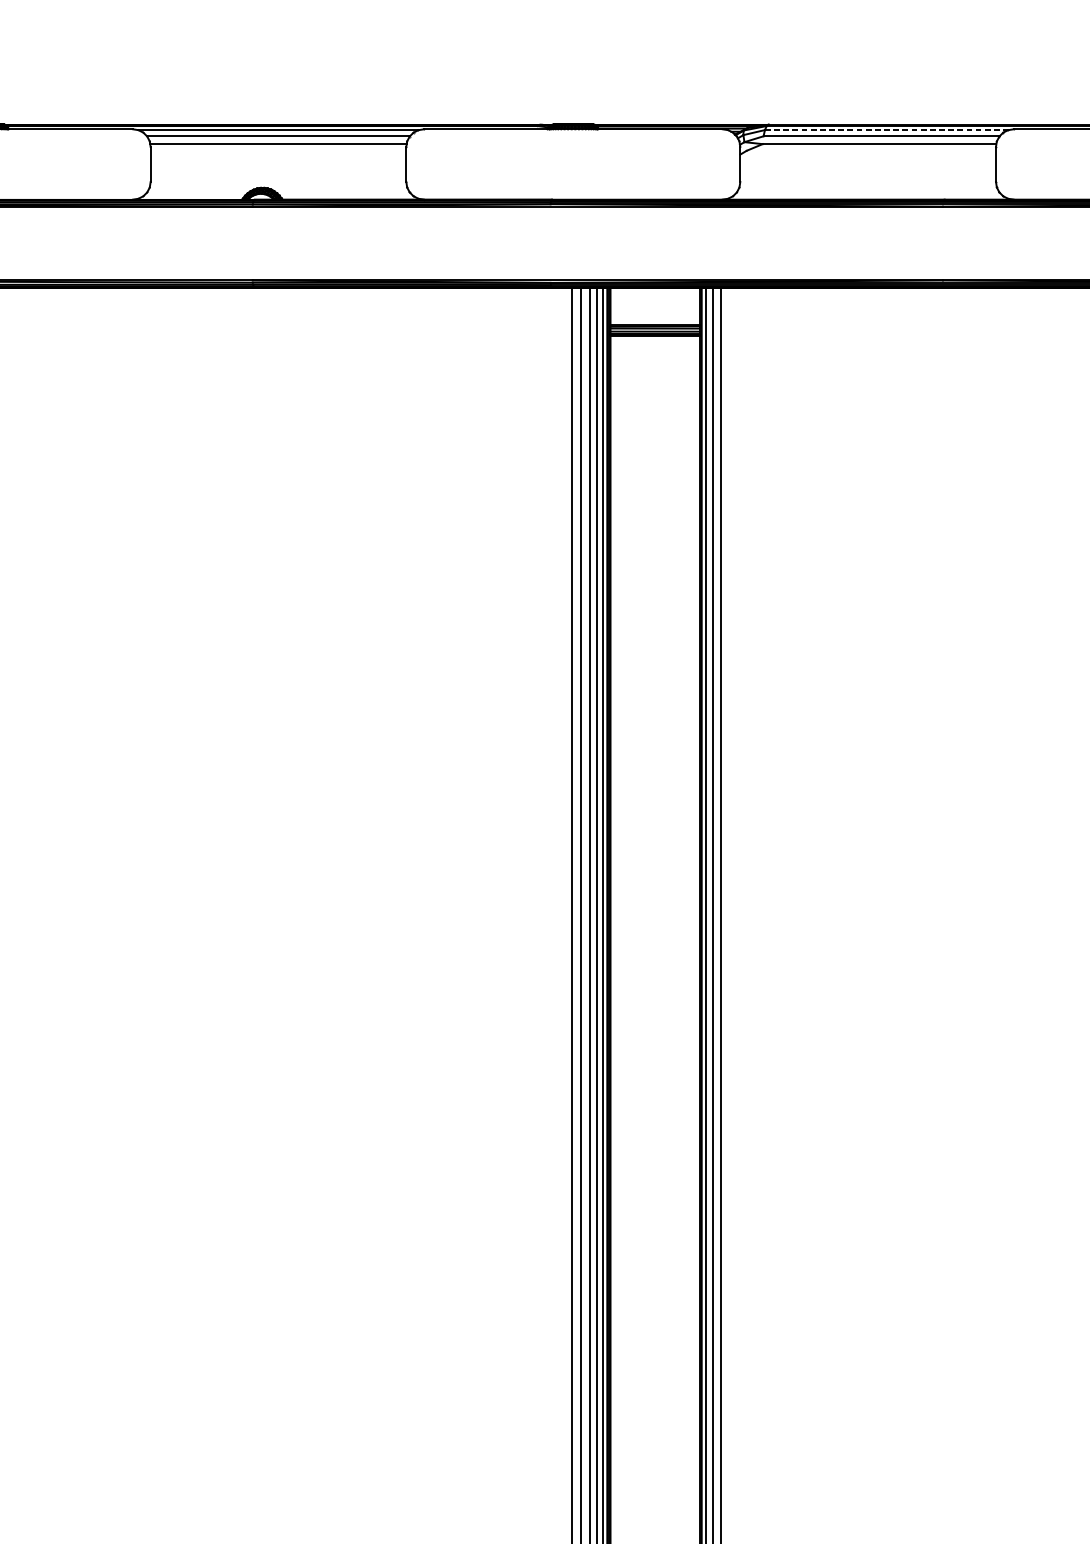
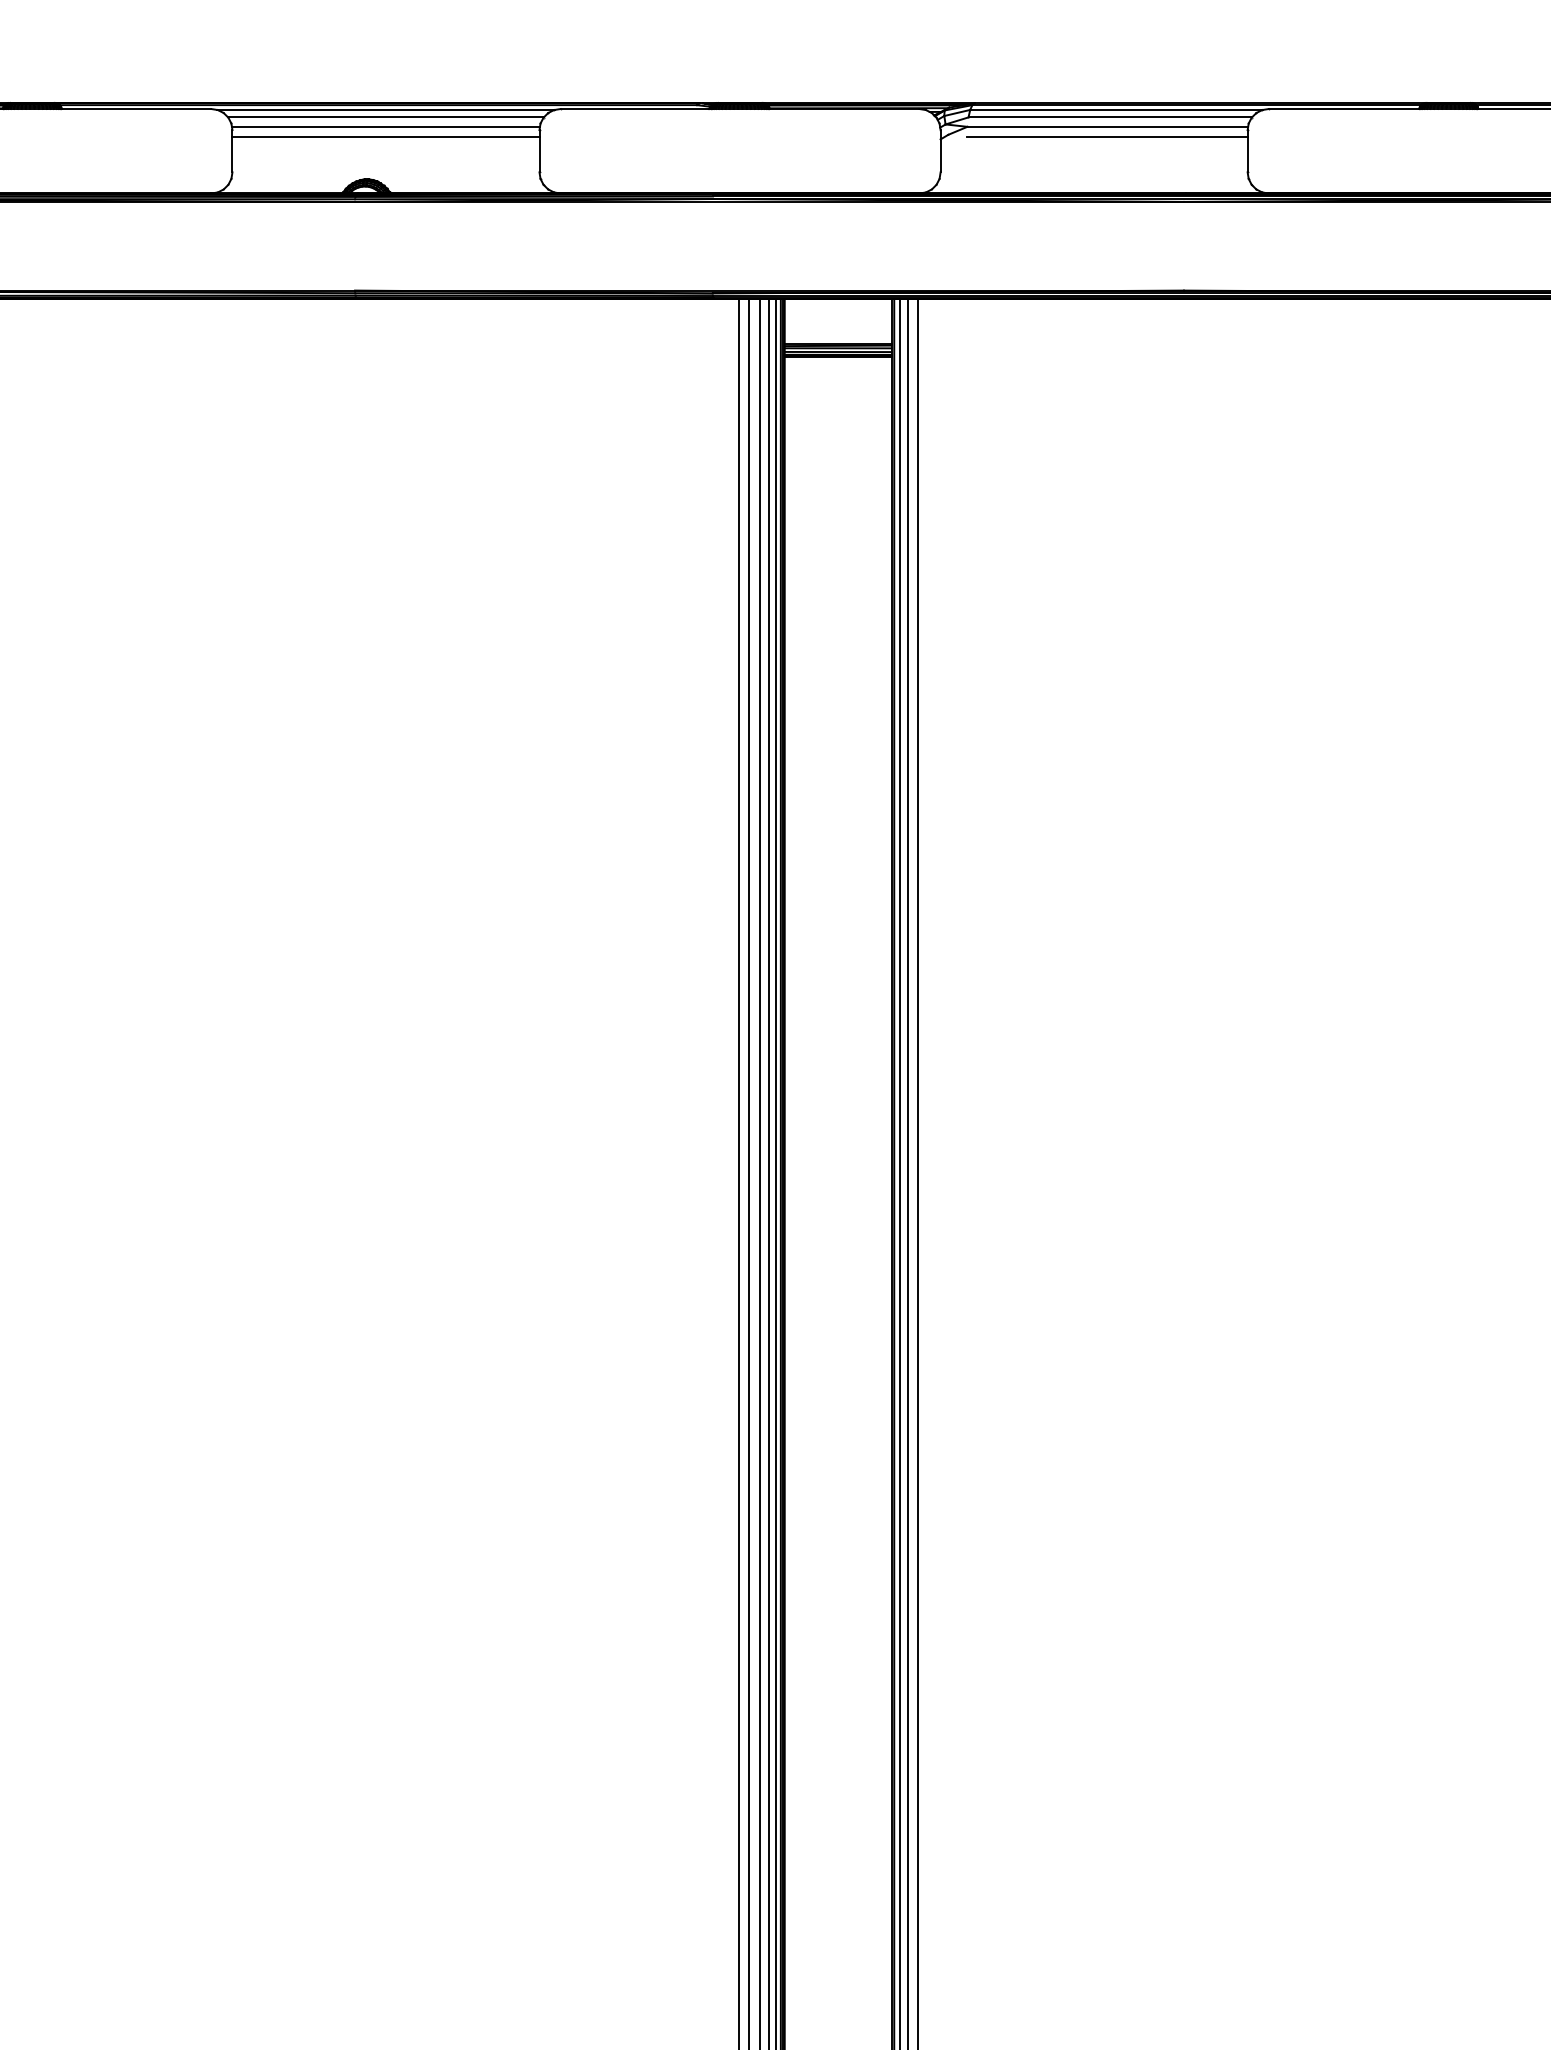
line: (887, 129) -> (1117, 109), dashed -> solid
line: (278, 153) -> (385, 137), added
line: (879, 153) -> (1107, 137), added

